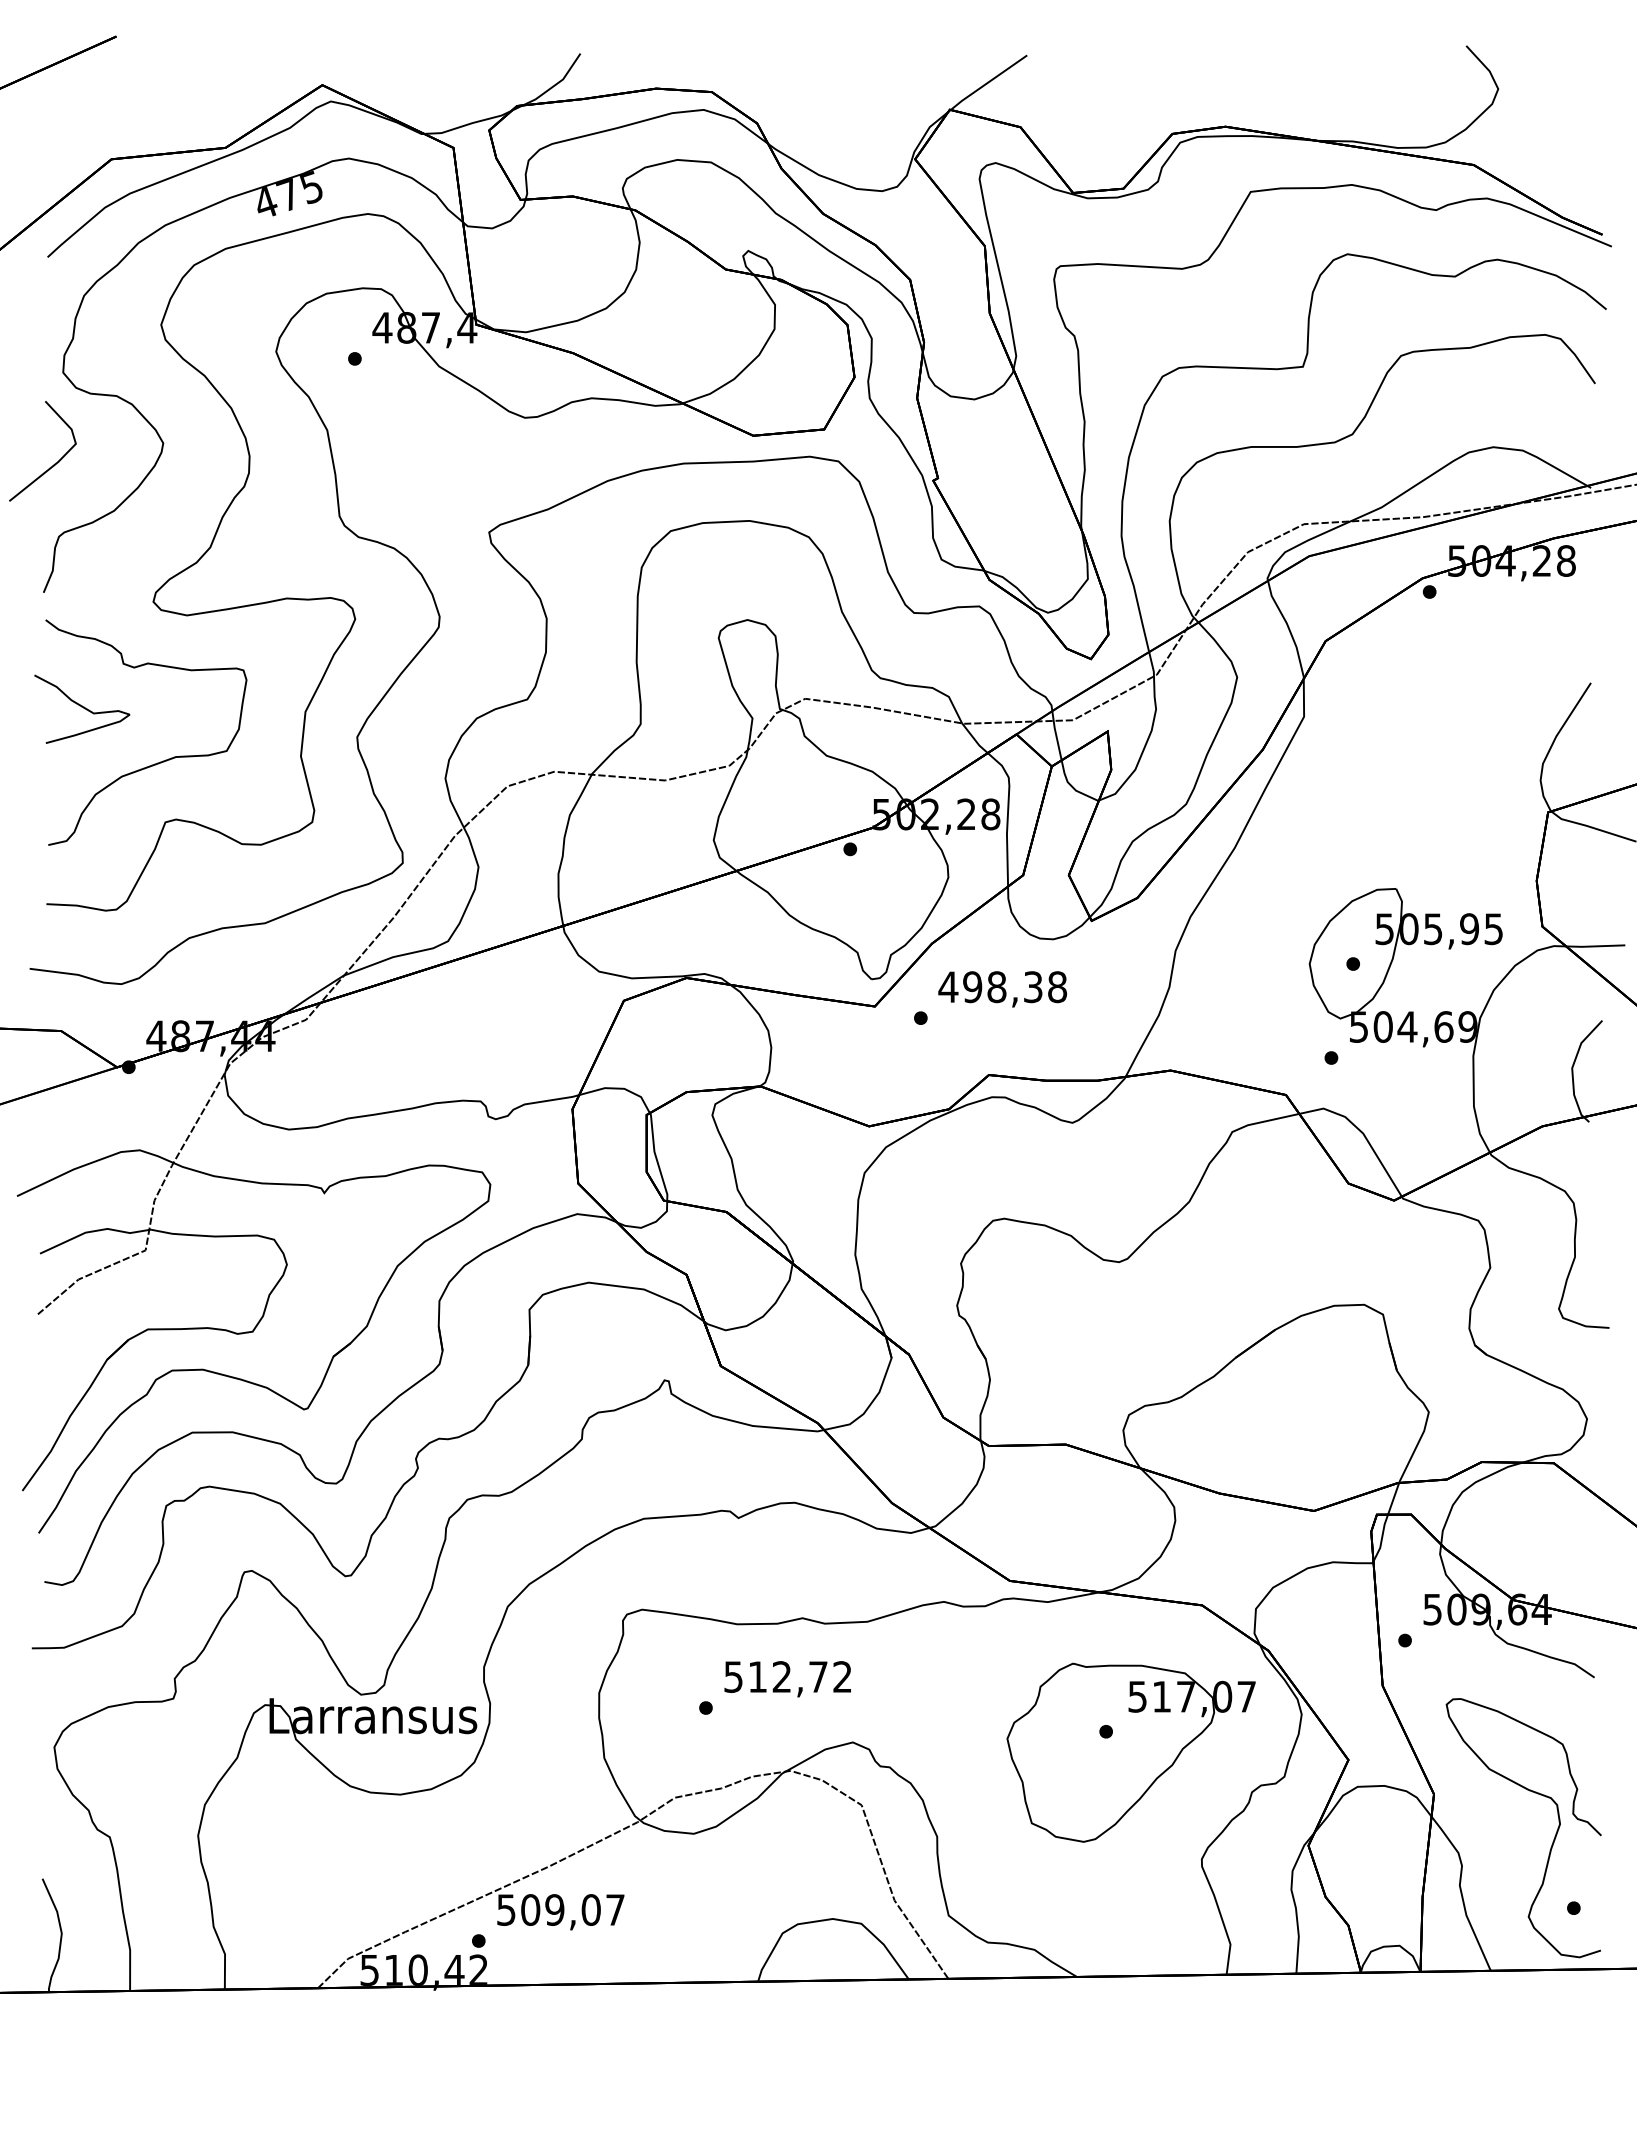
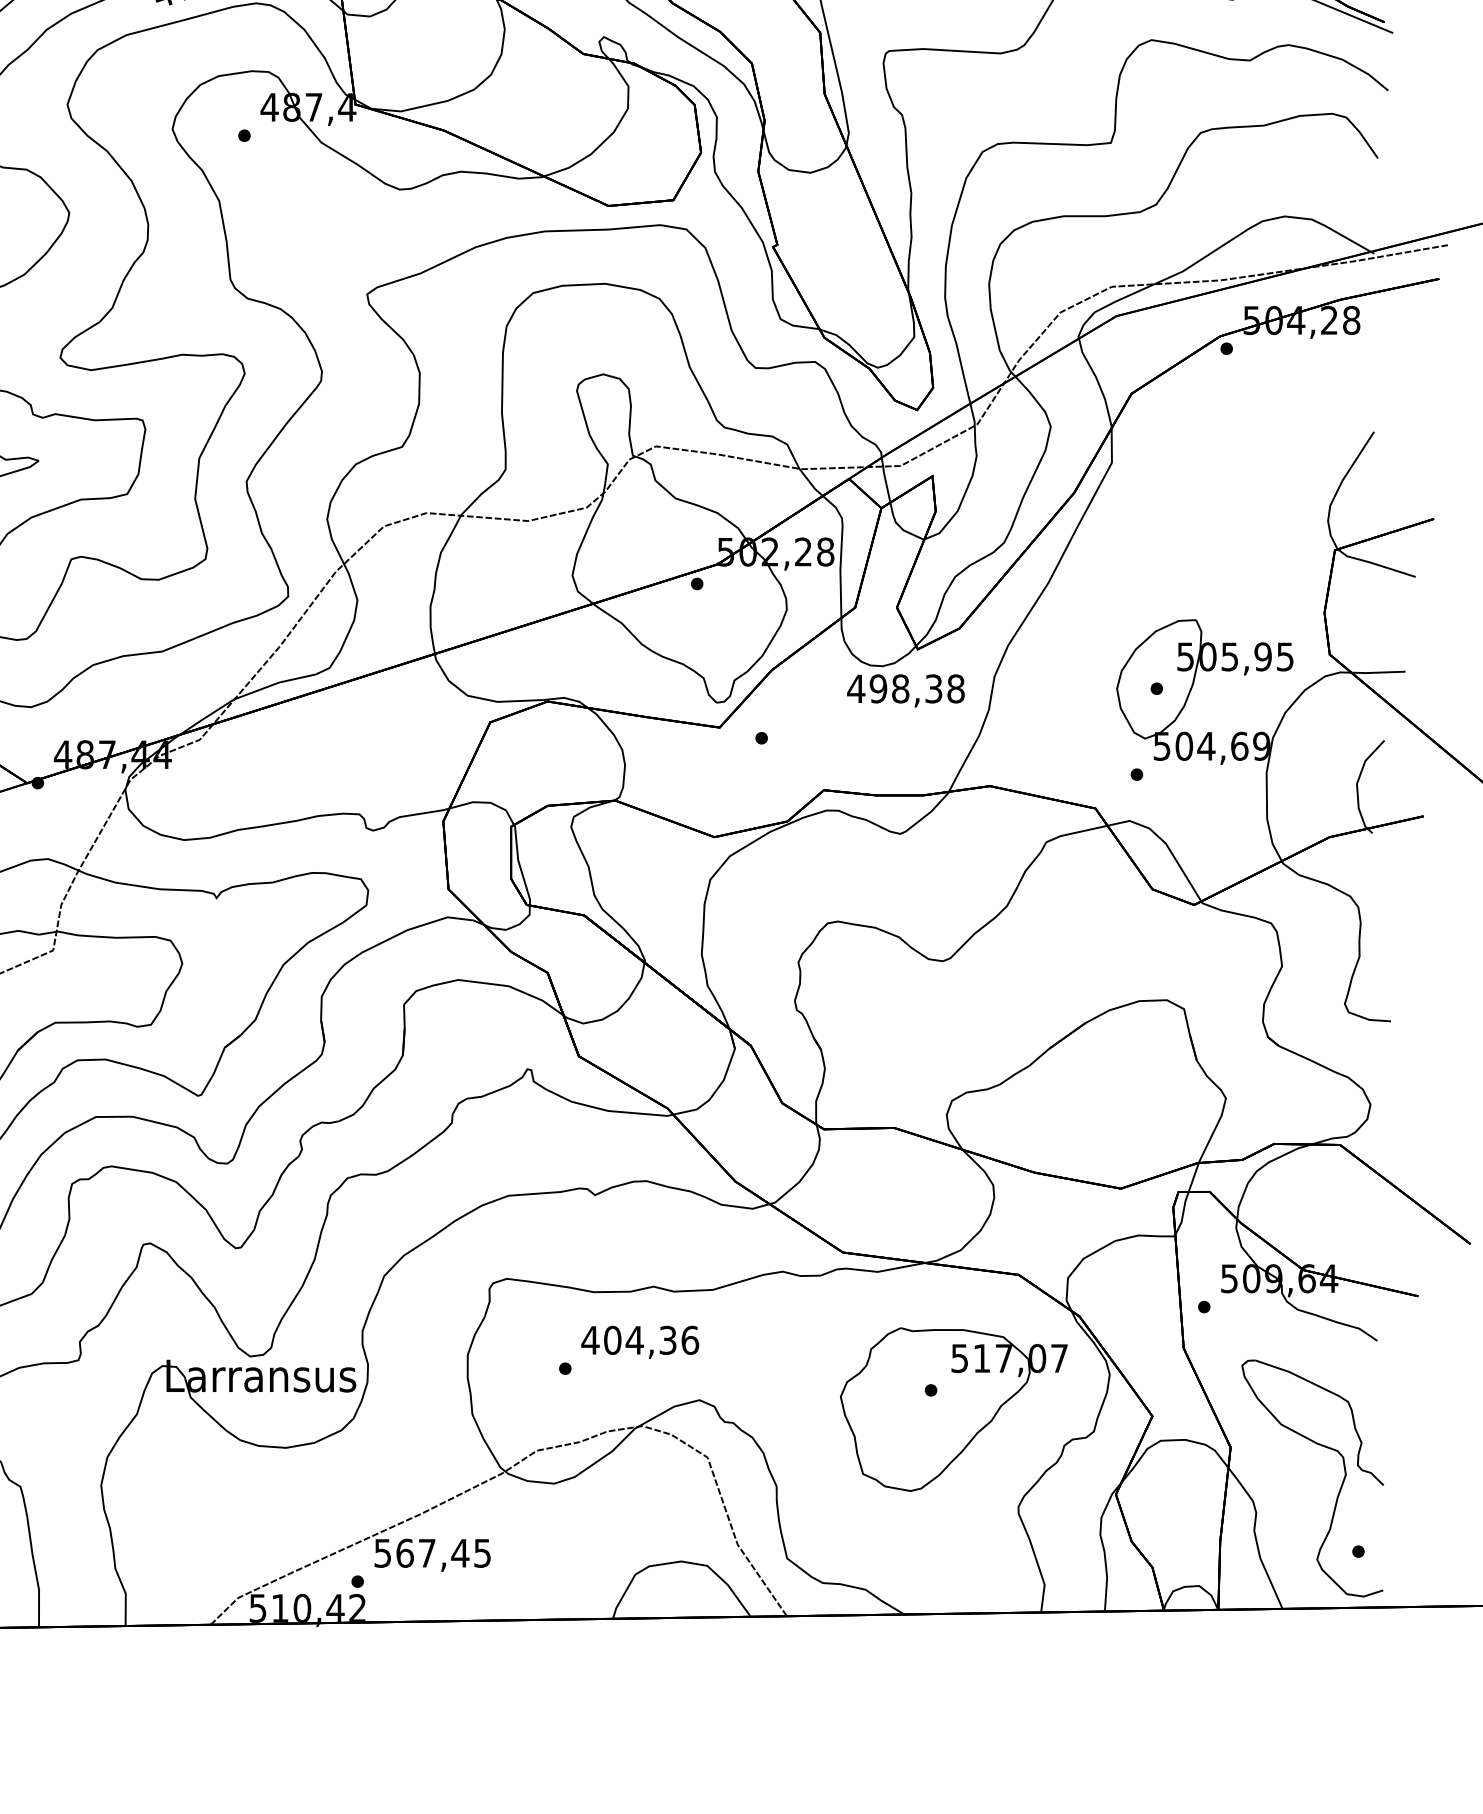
text: (1002, 989) -> (905, 691), moved
text: (787, 1676) -> (639, 1339), 512,72 -> 404,36
text: (572, 1909) -> (443, 1552), 509,07 -> 567,45

